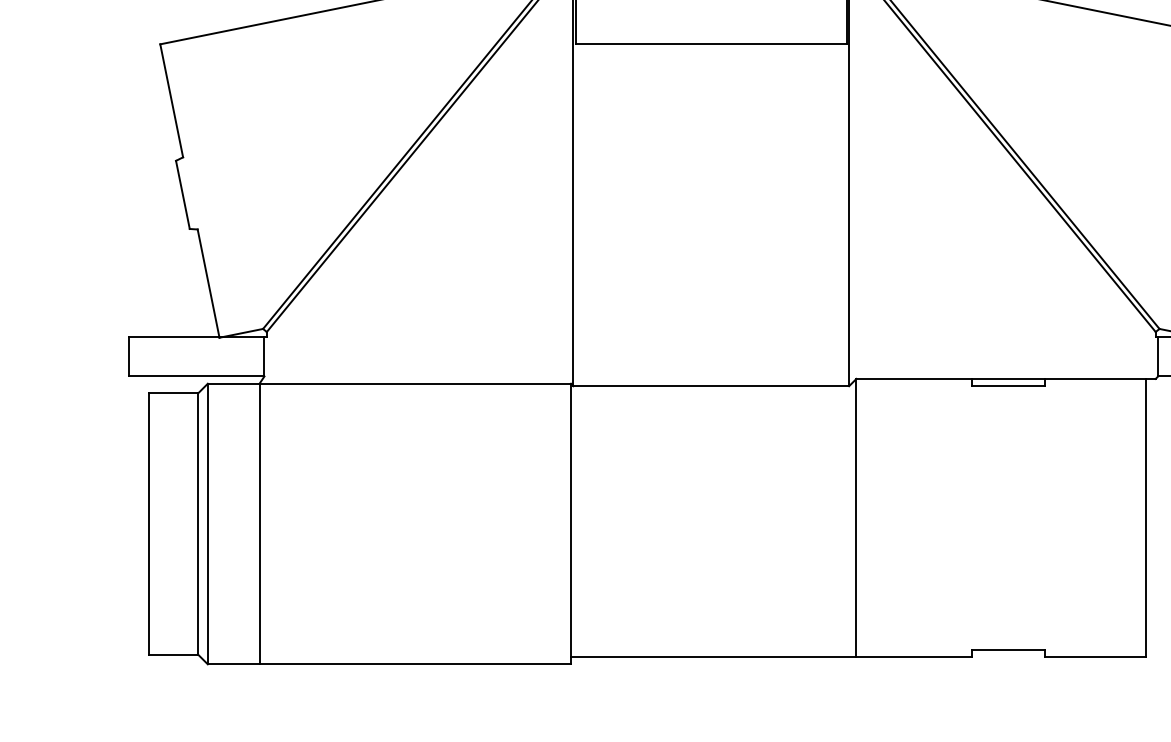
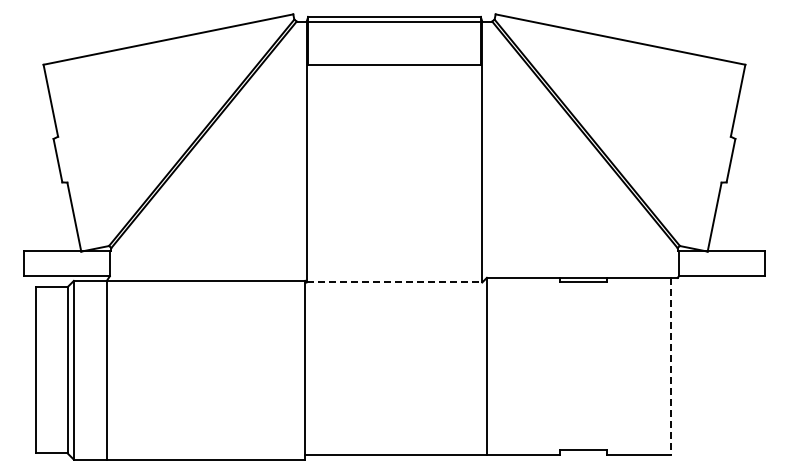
line: (711, 386) -> (394, 282), solid -> dashed
line: (1146, 518) -> (671, 366), solid -> dashed

